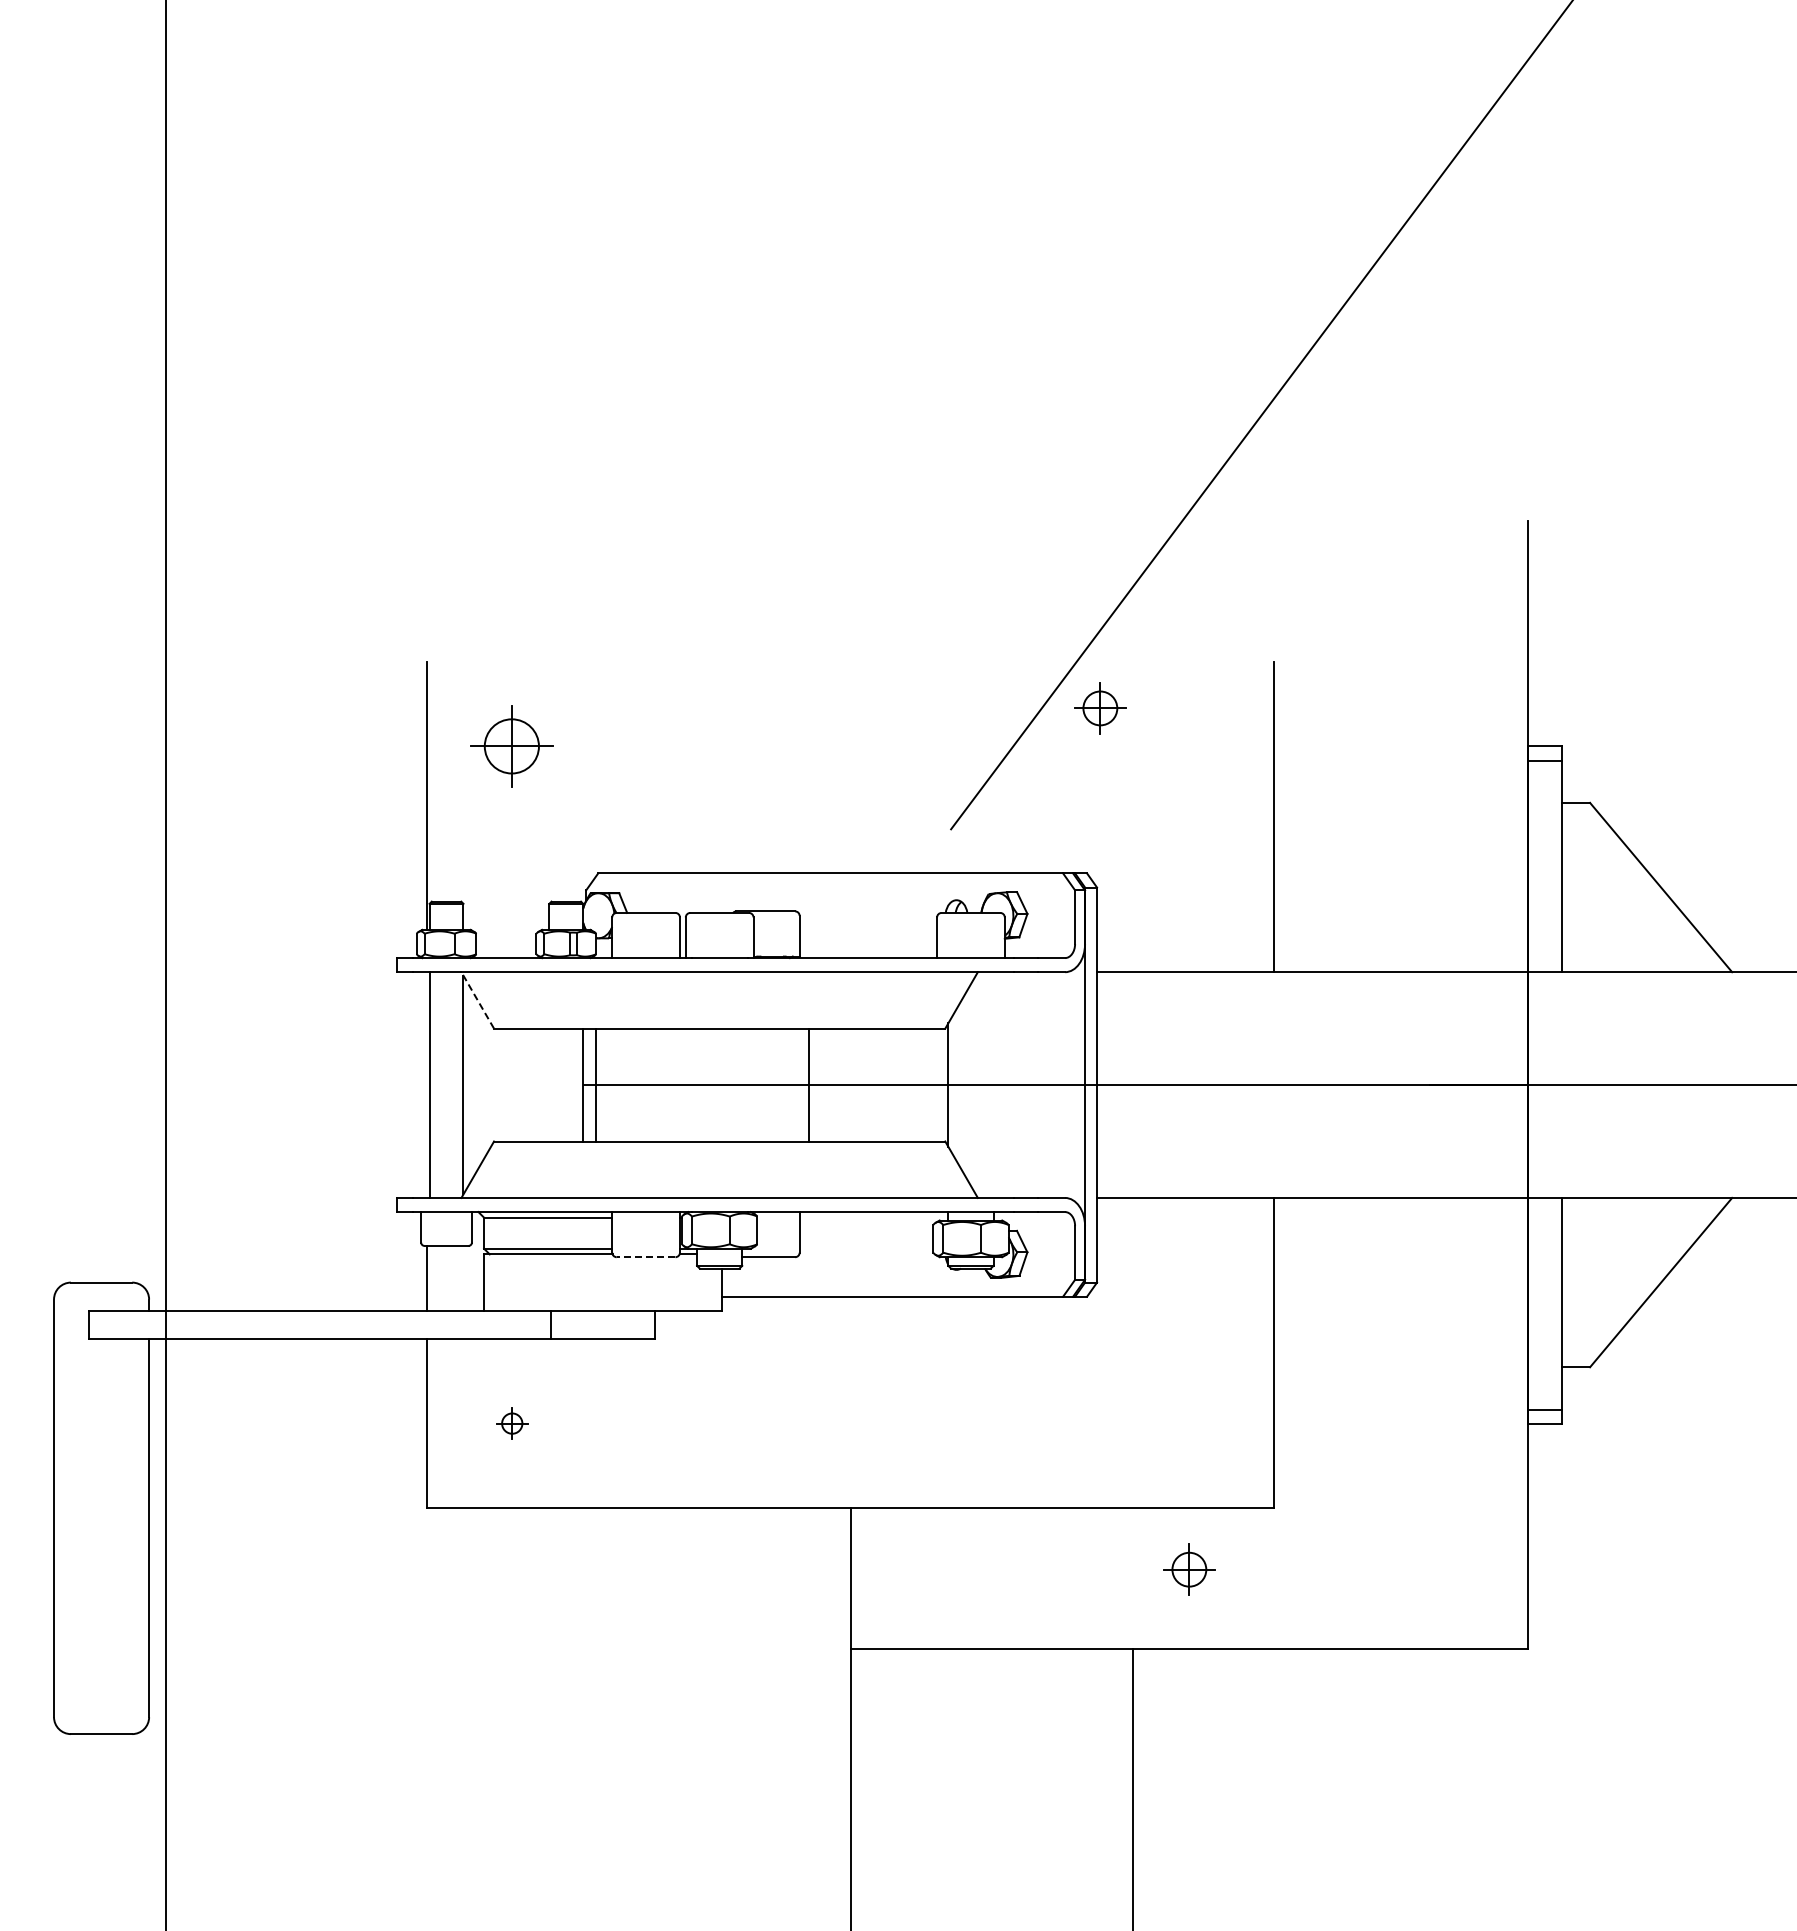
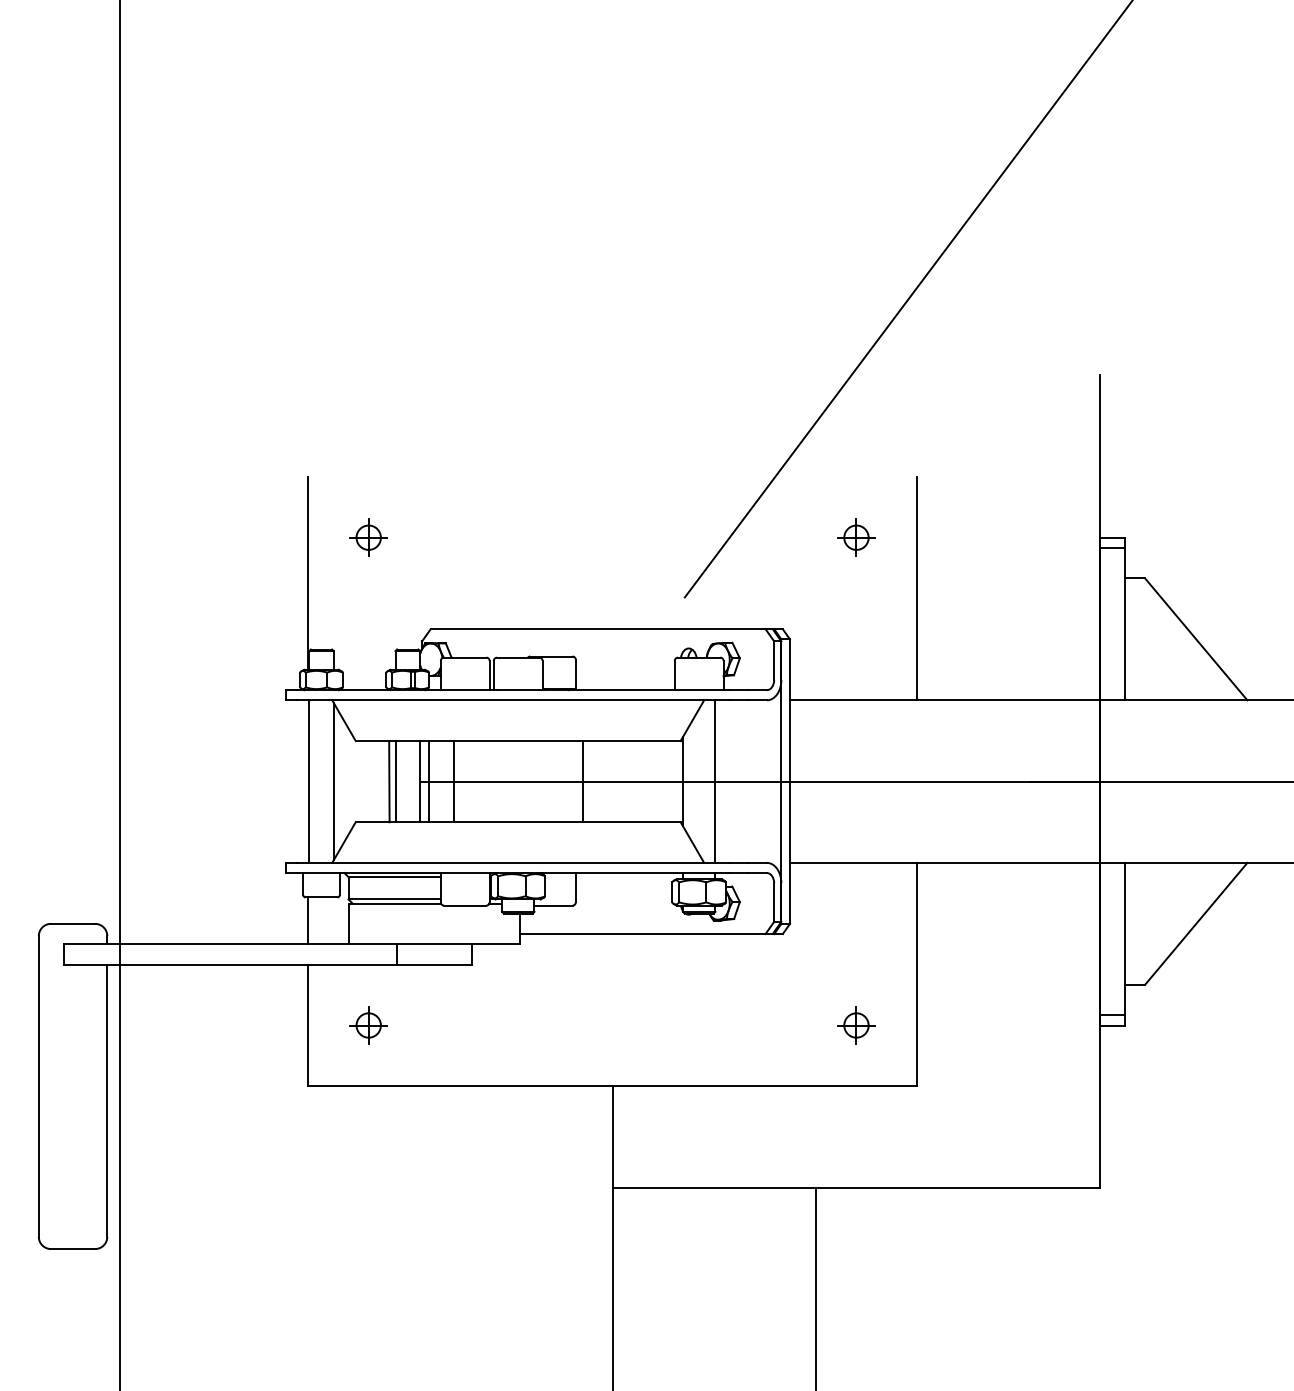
part: (1100, 708) -> (856, 537), moved
part: (512, 746) -> (369, 537), size x0.62
line: (477, 1000) -> (343, 720), dashed -> solid
line: (540, 1084) -> (389, 781), added
line: (549, 1084) -> (395, 781), added
line: (630, 1084) -> (453, 781), added
line: (993, 1084) -> (715, 781), added
line: (645, 1257) -> (464, 905), dashed -> solid
part: (512, 1423) -> (369, 1025), size x1.67
part: (1189, 1569) -> (856, 1025), moved

